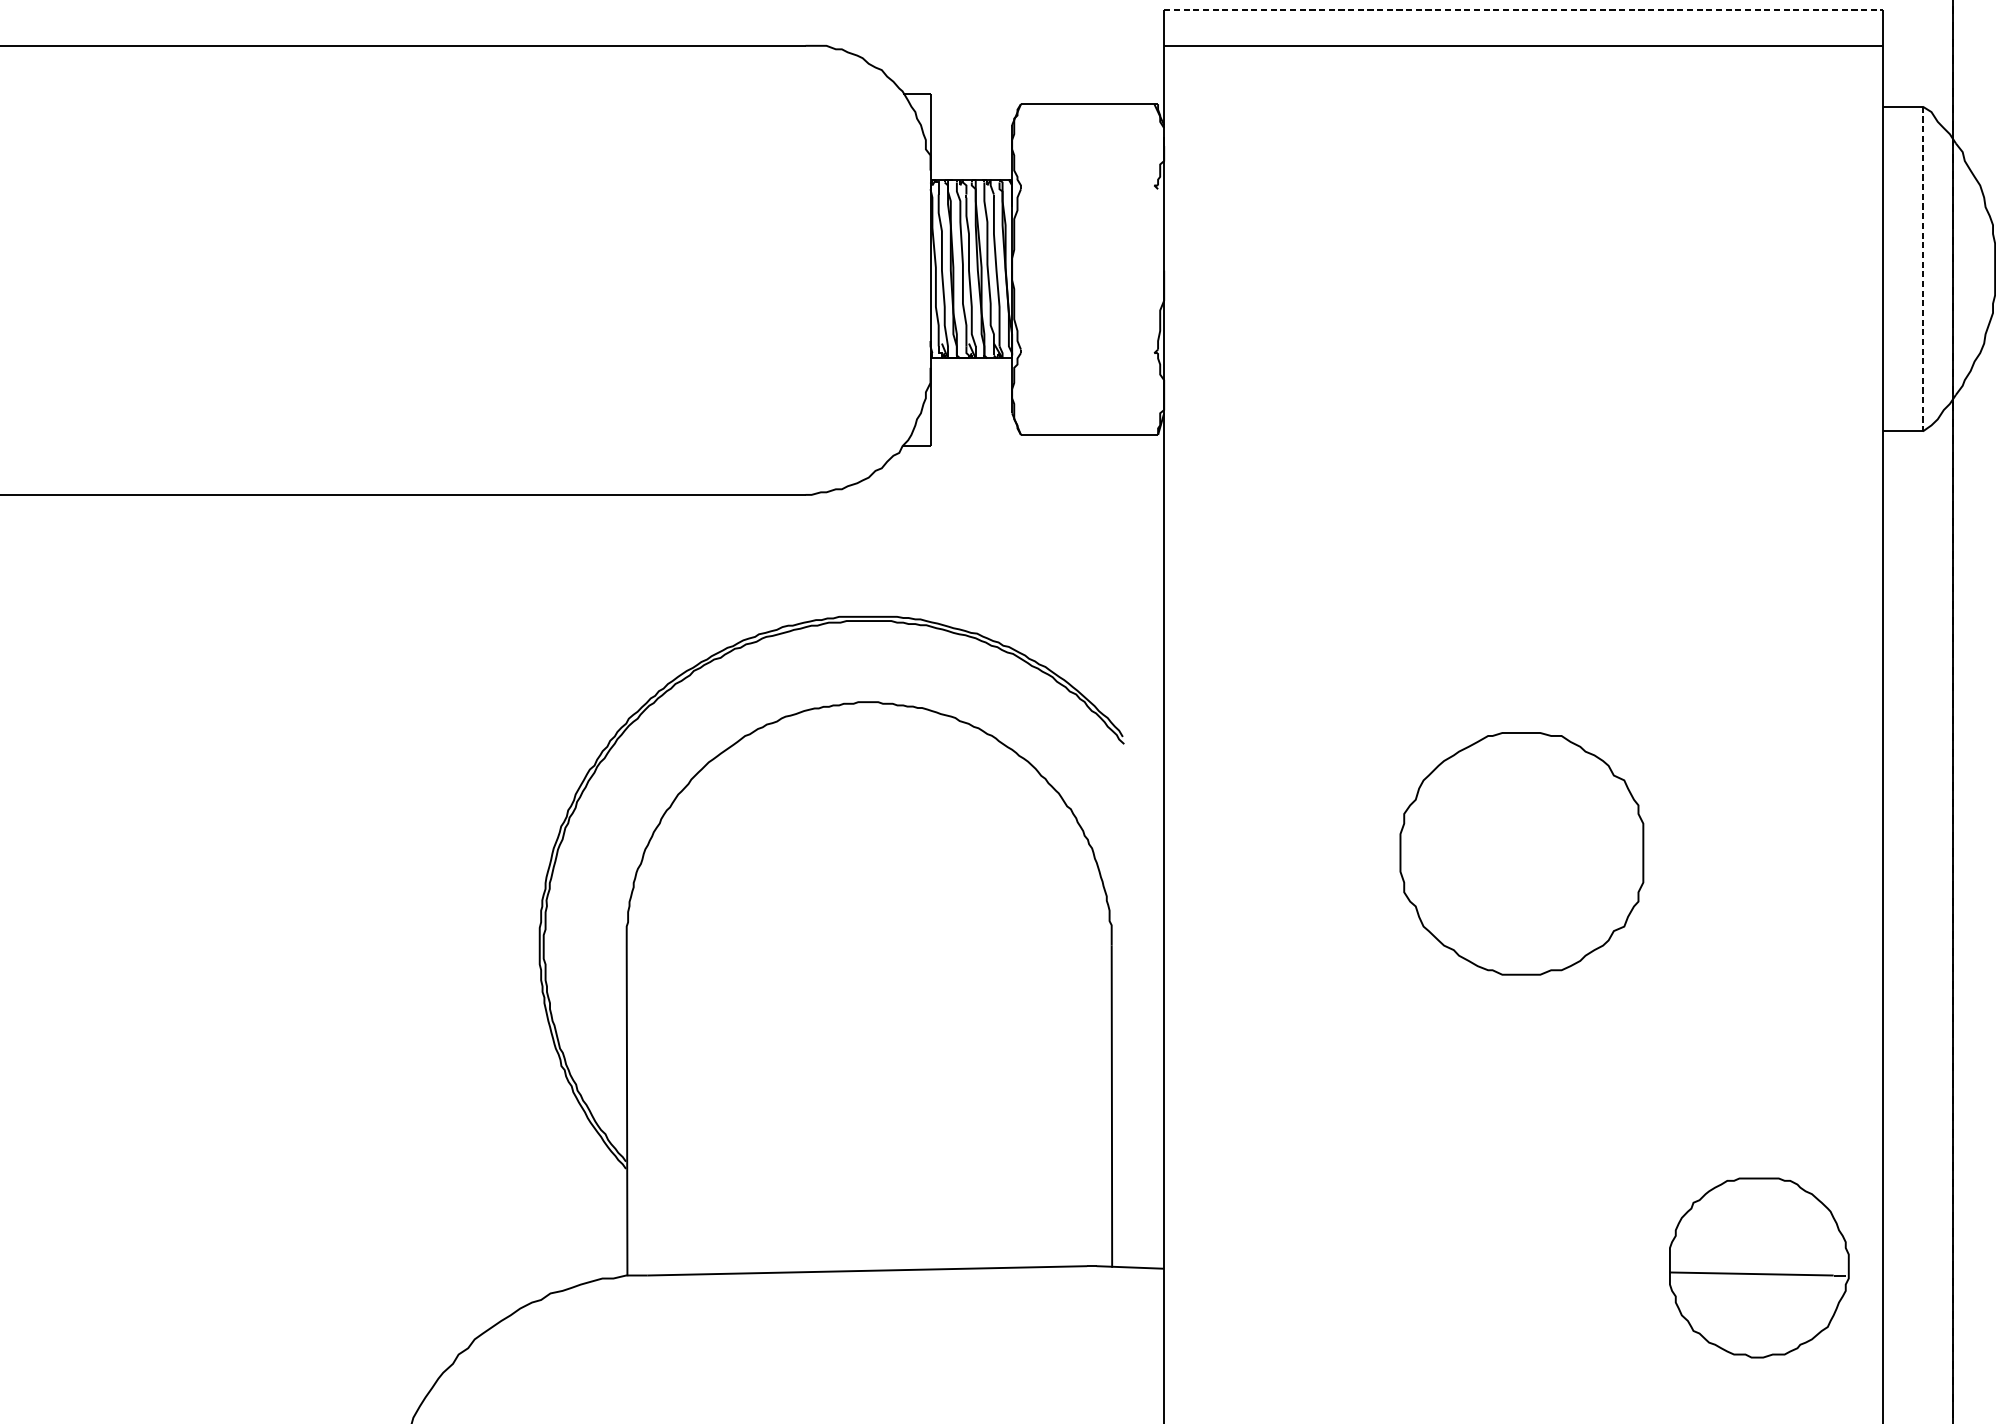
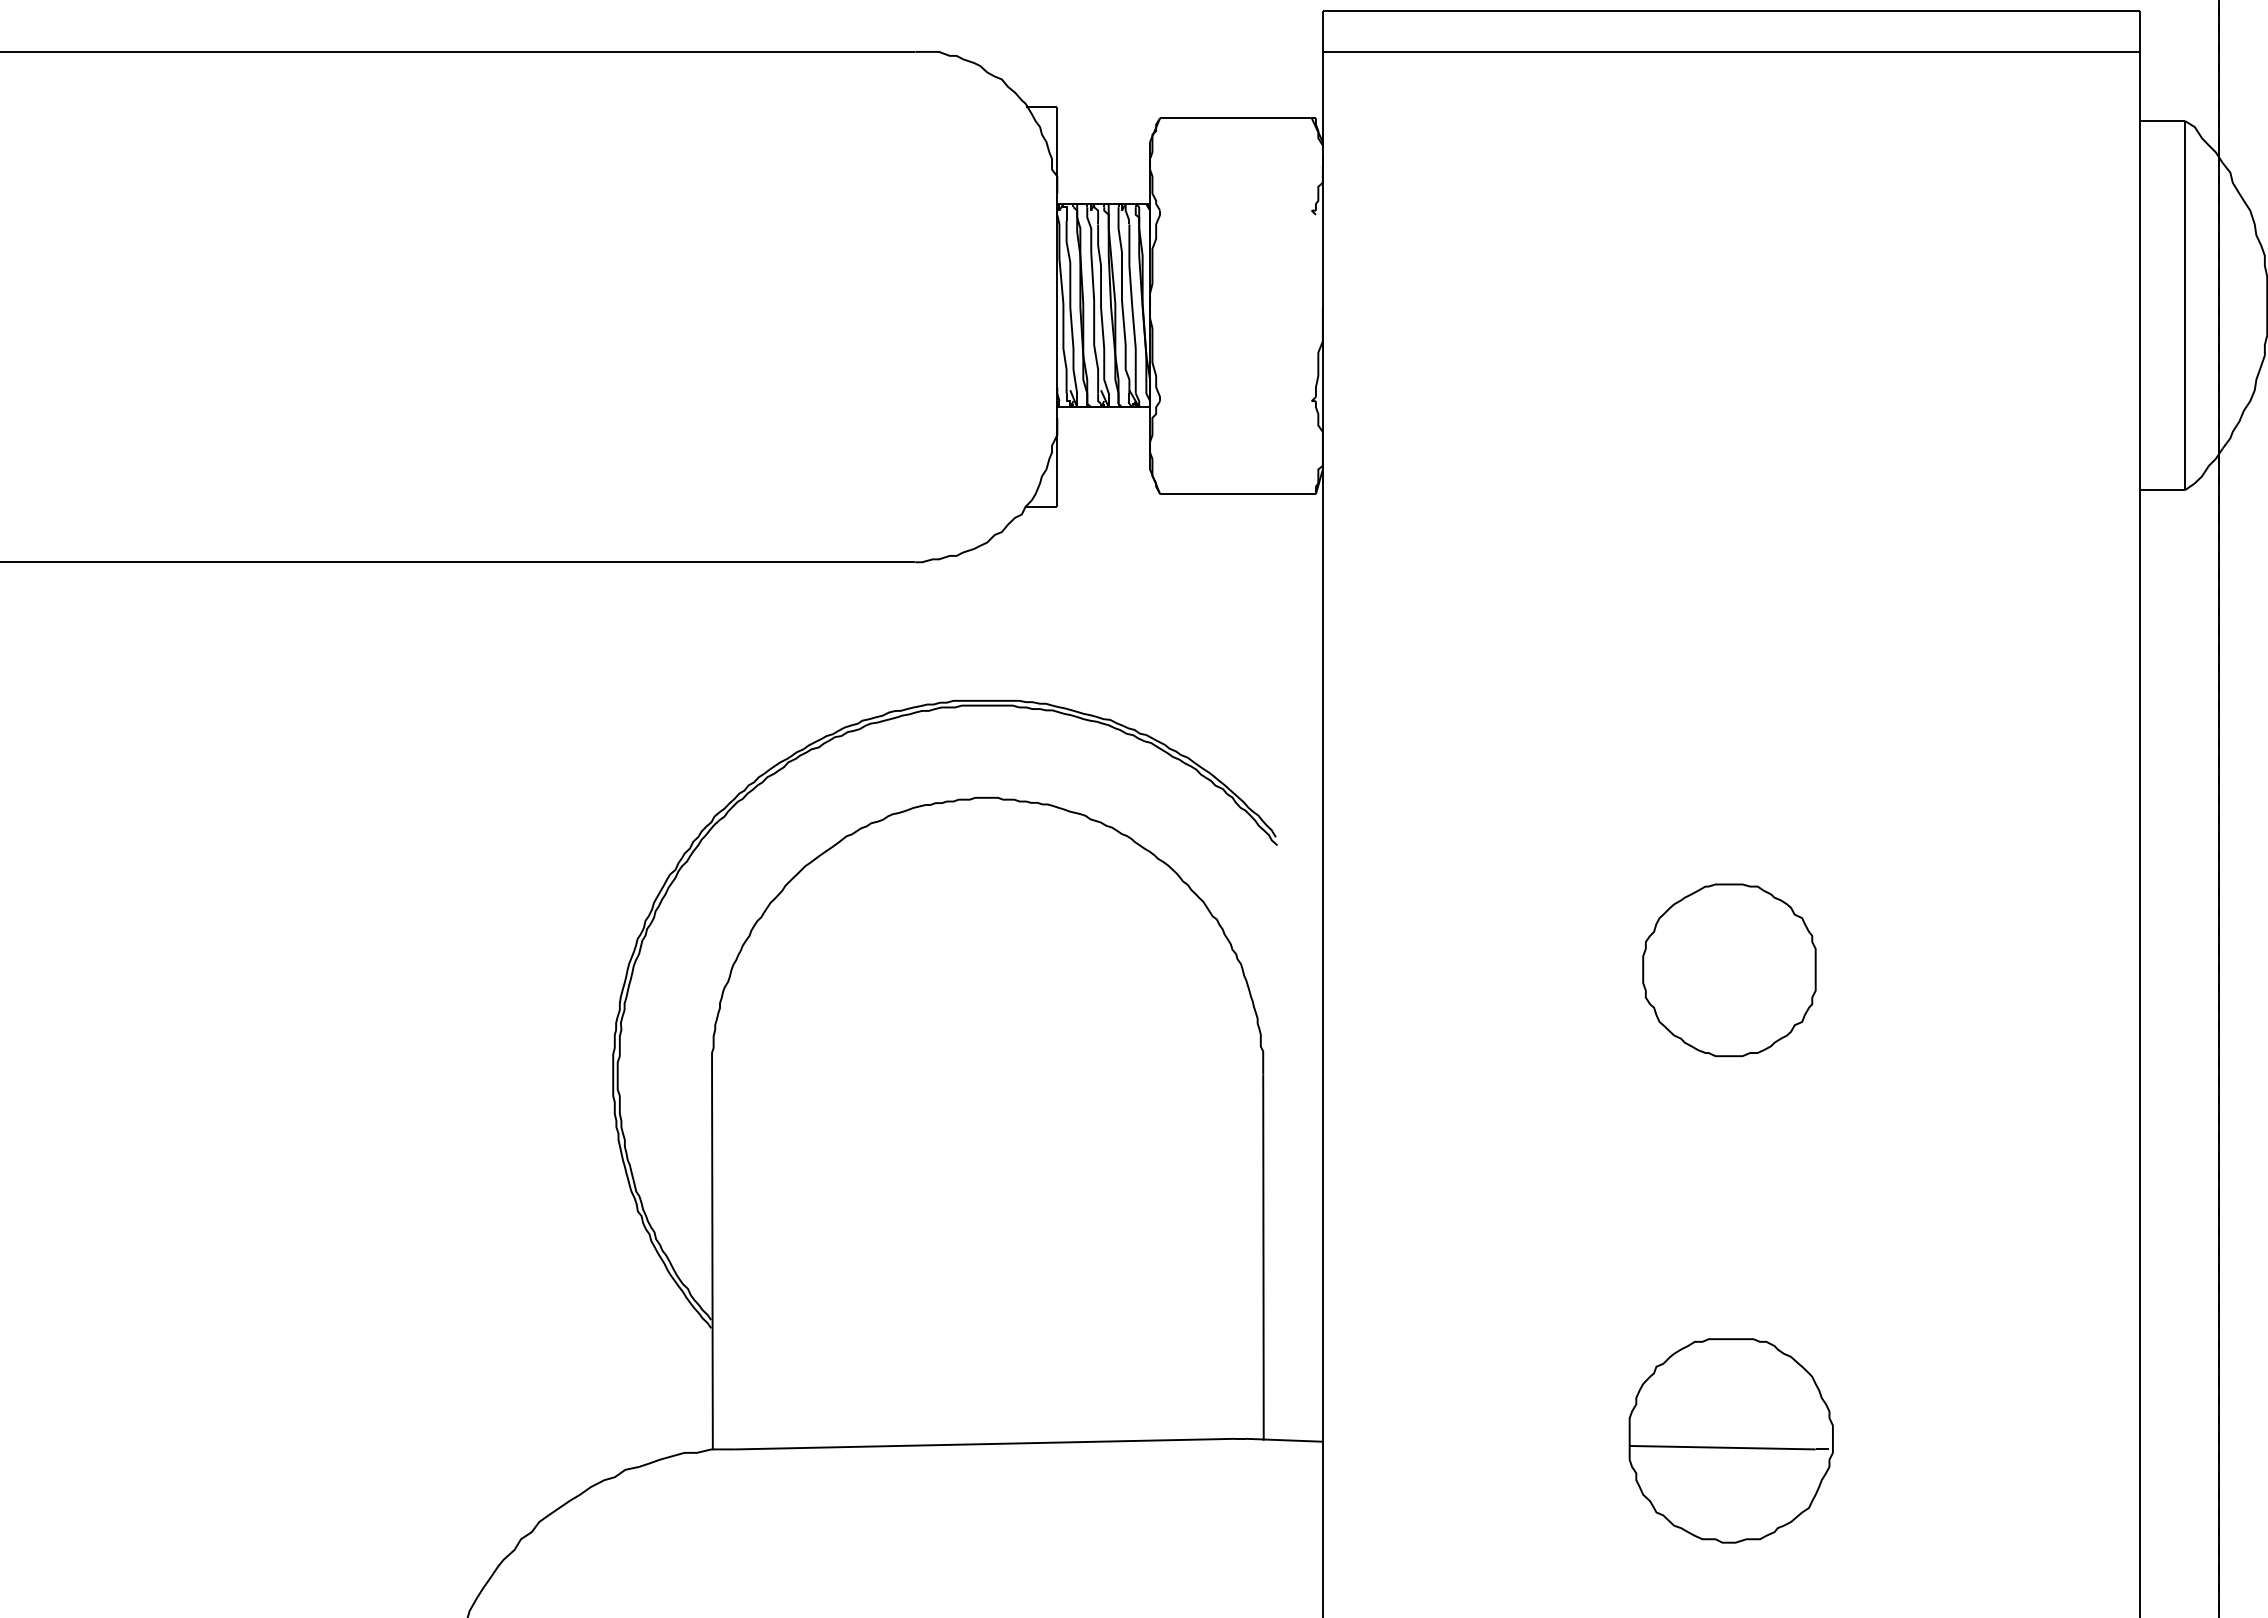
line: (1523, 10) -> (1731, 11), dashed -> solid
line: (1923, 268) -> (2185, 305), dashed -> solid
part: (1521, 854) -> (1729, 970), size x0.62
part: (1758, 1267) -> (1730, 1440), moved

